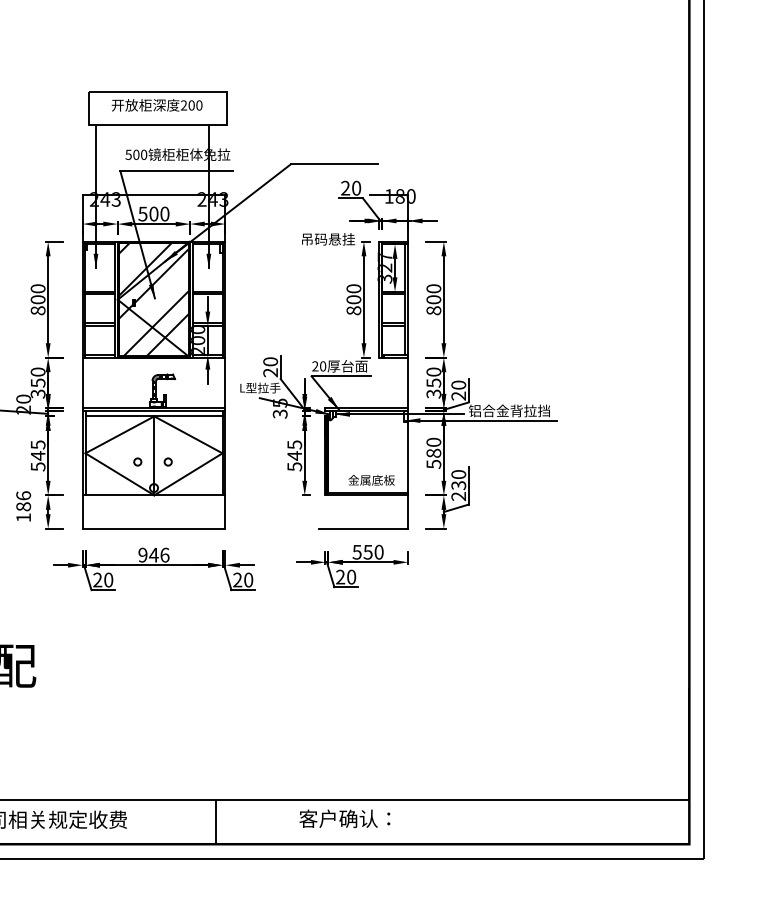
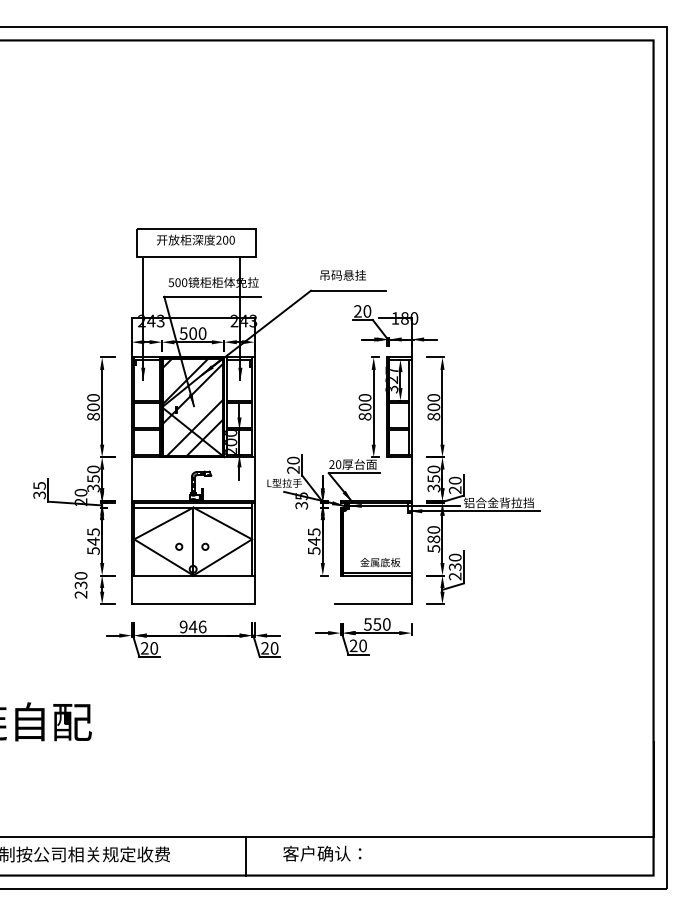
text: (327, 239) -> (342, 275), moved
text: (22, 506) -> (80, 585), 186 -> 230
text: (345, 818) -> (322, 853), moved

